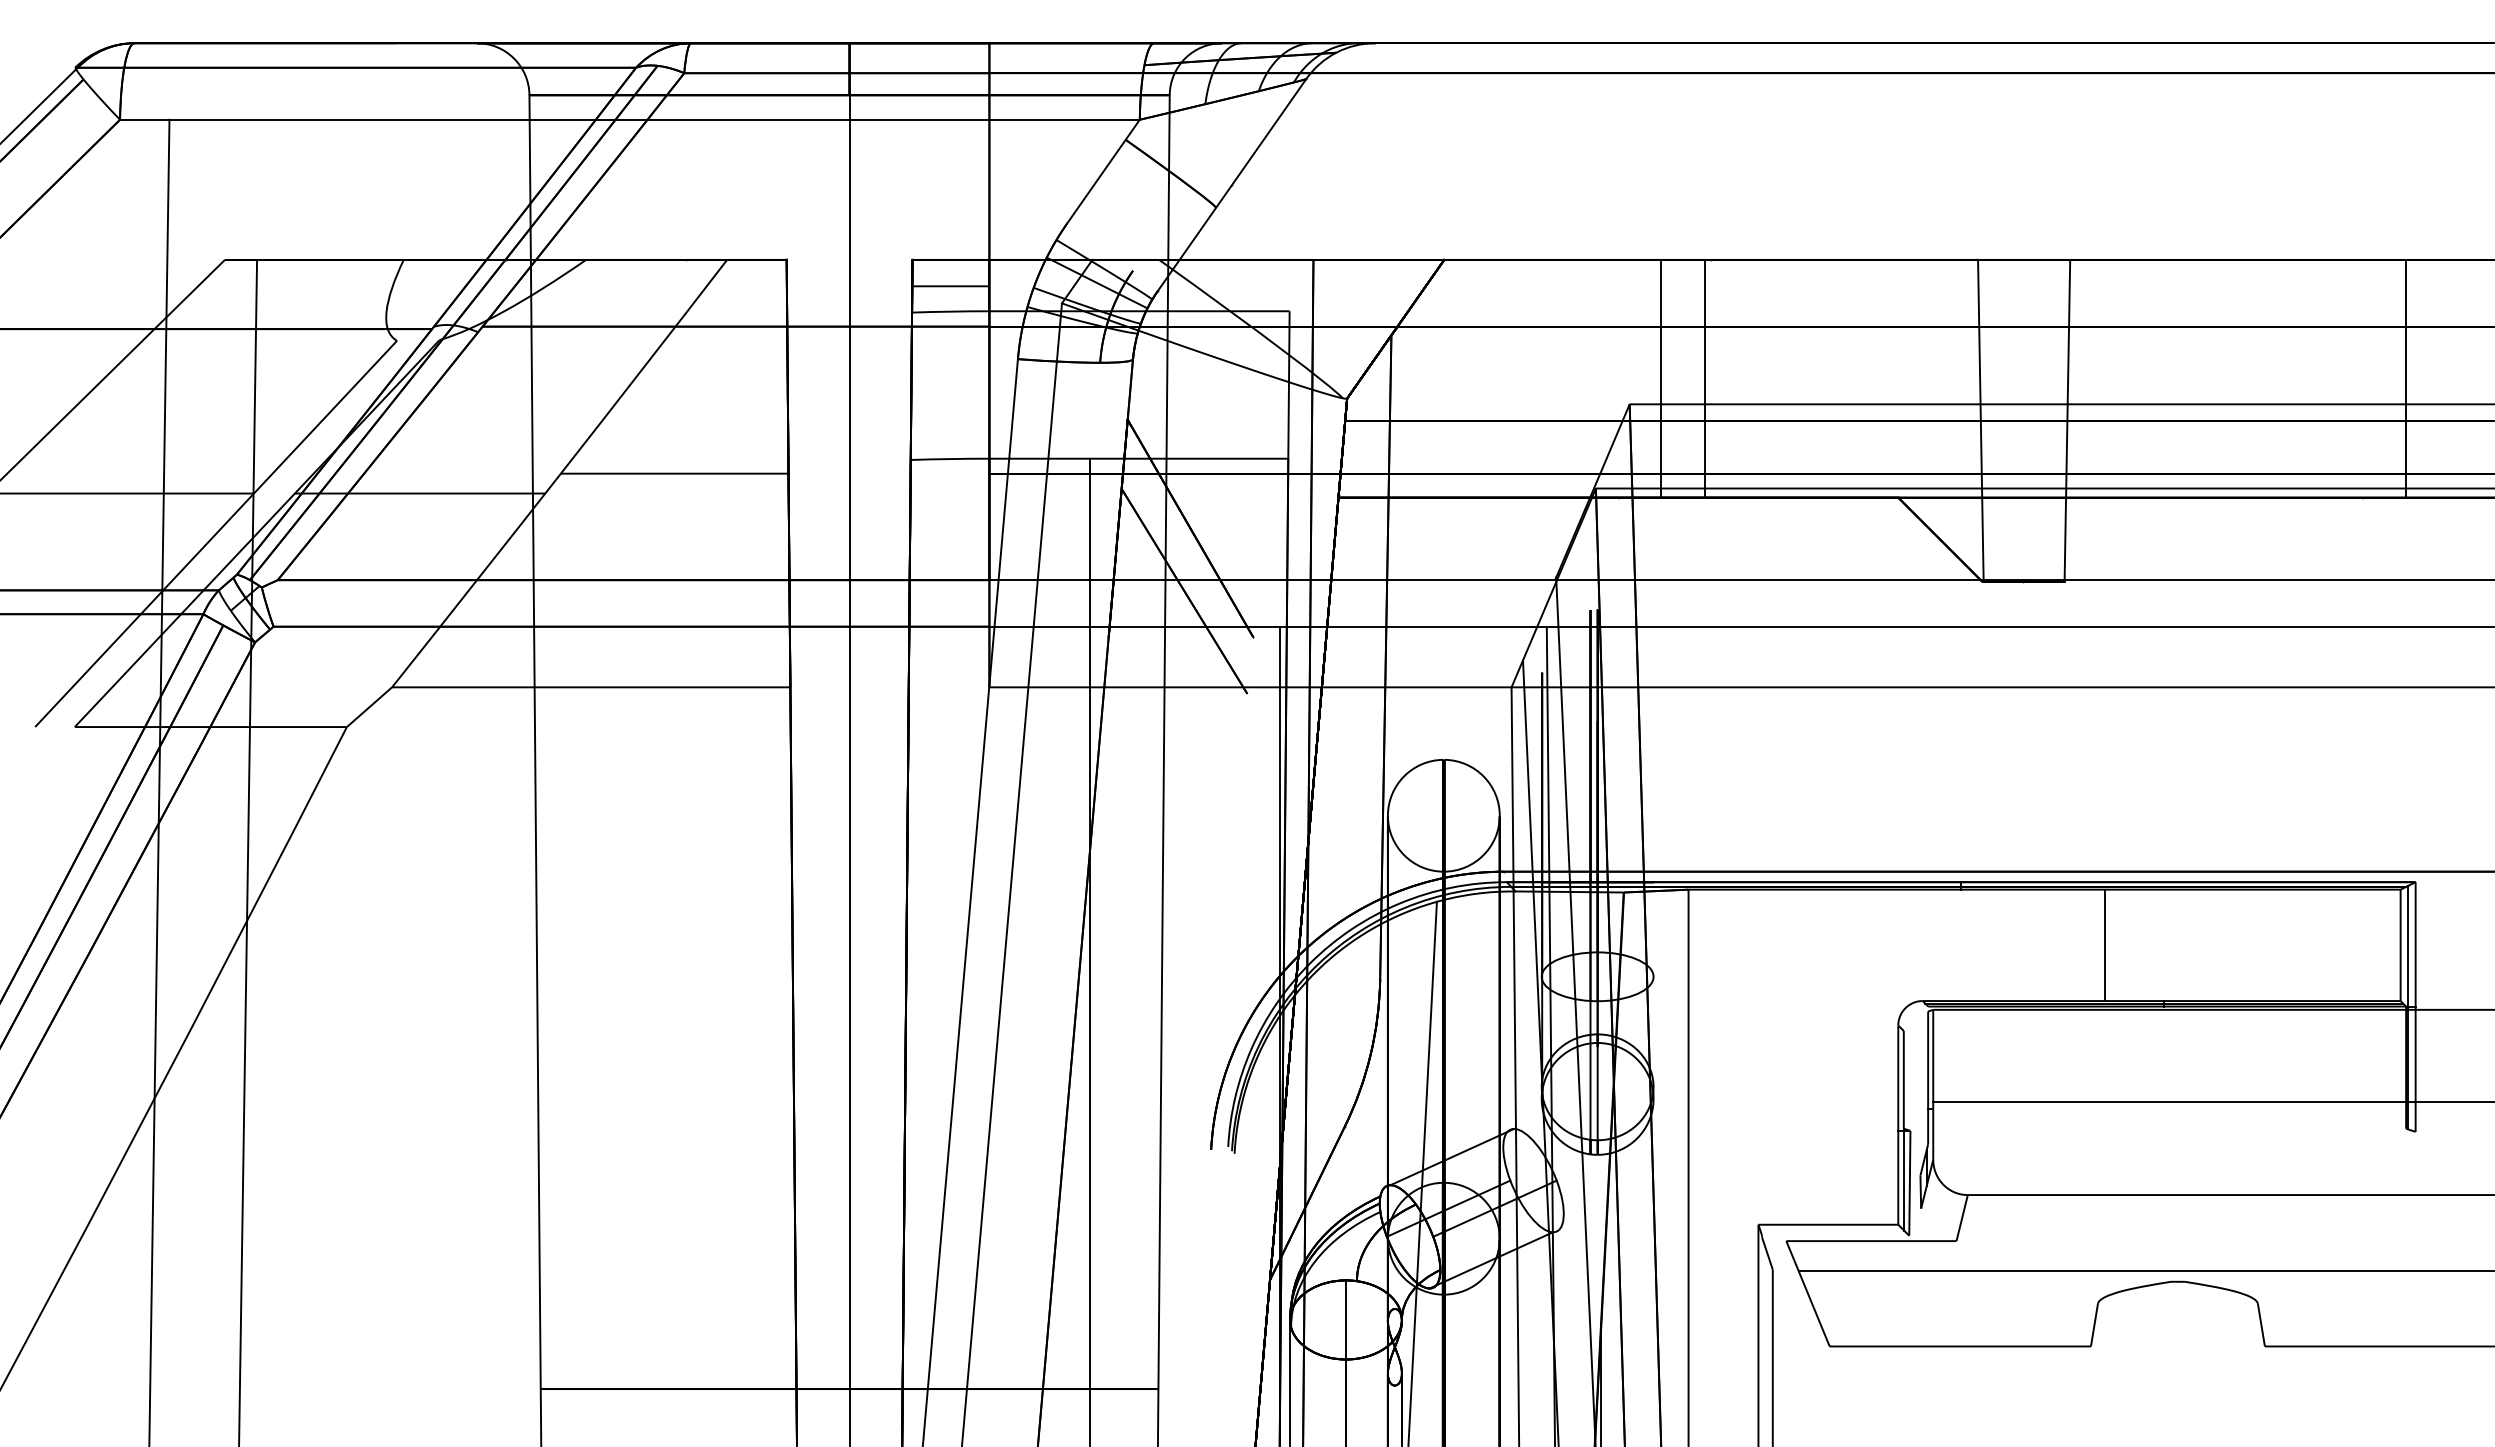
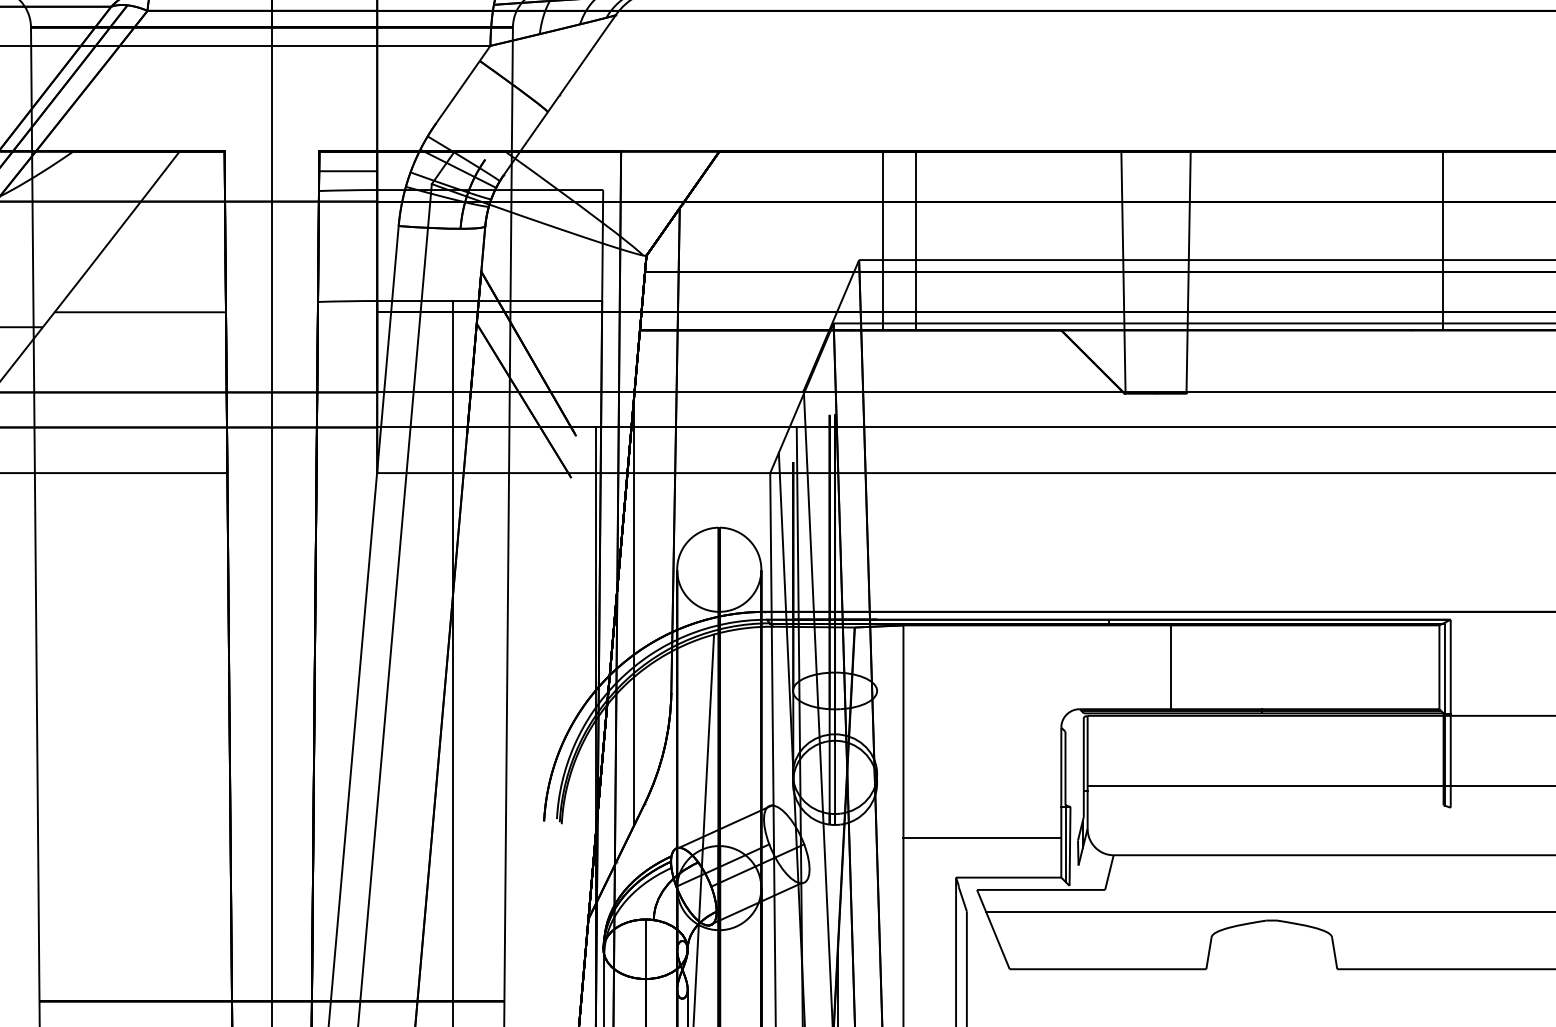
line: (1330, 870) -> (633, 610), added
line: (2104, 945) -> (1171, 667), moved
line: (1793, 1172) -> (982, 838), added

